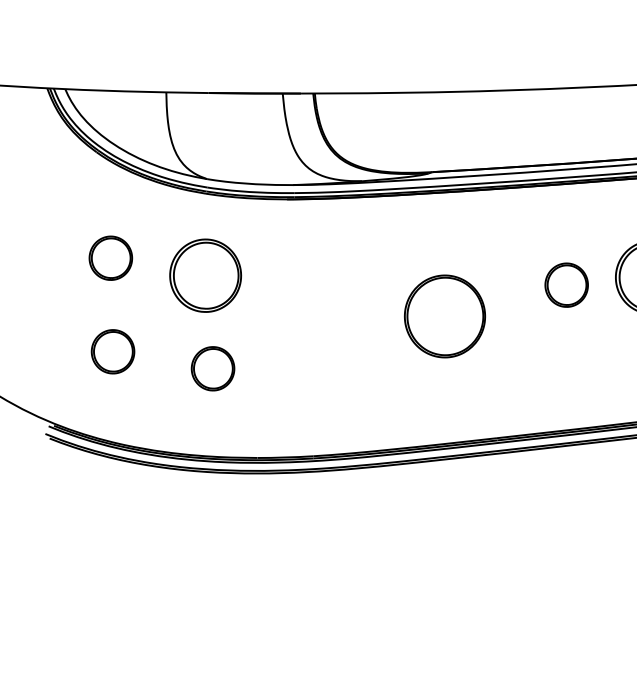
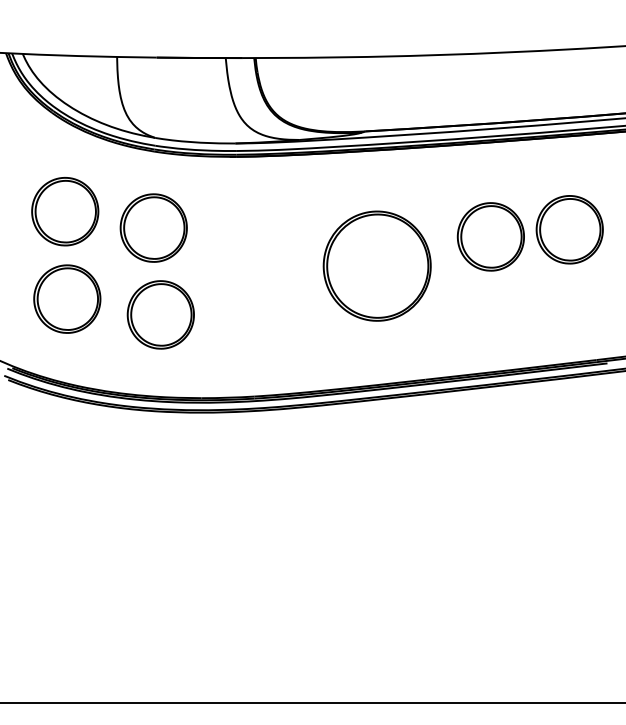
part: (111, 257) -> (65, 211), size x1.67
part: (566, 284) -> (490, 236), size x1.67
part: (444, 315) -> (376, 265), size x1.43
part: (113, 351) -> (67, 298), size x1.67
part: (212, 368) -> (160, 314), size x1.67

